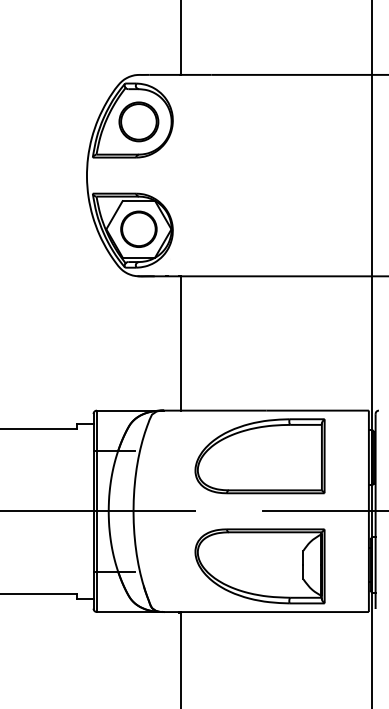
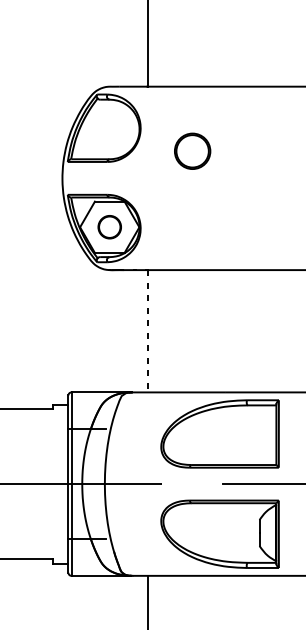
part: (138, 121) -> (192, 150), moved
circle: (138, 228) -> (109, 226), size x0.7
line: (180, 343) -> (147, 331), solid -> dashed

